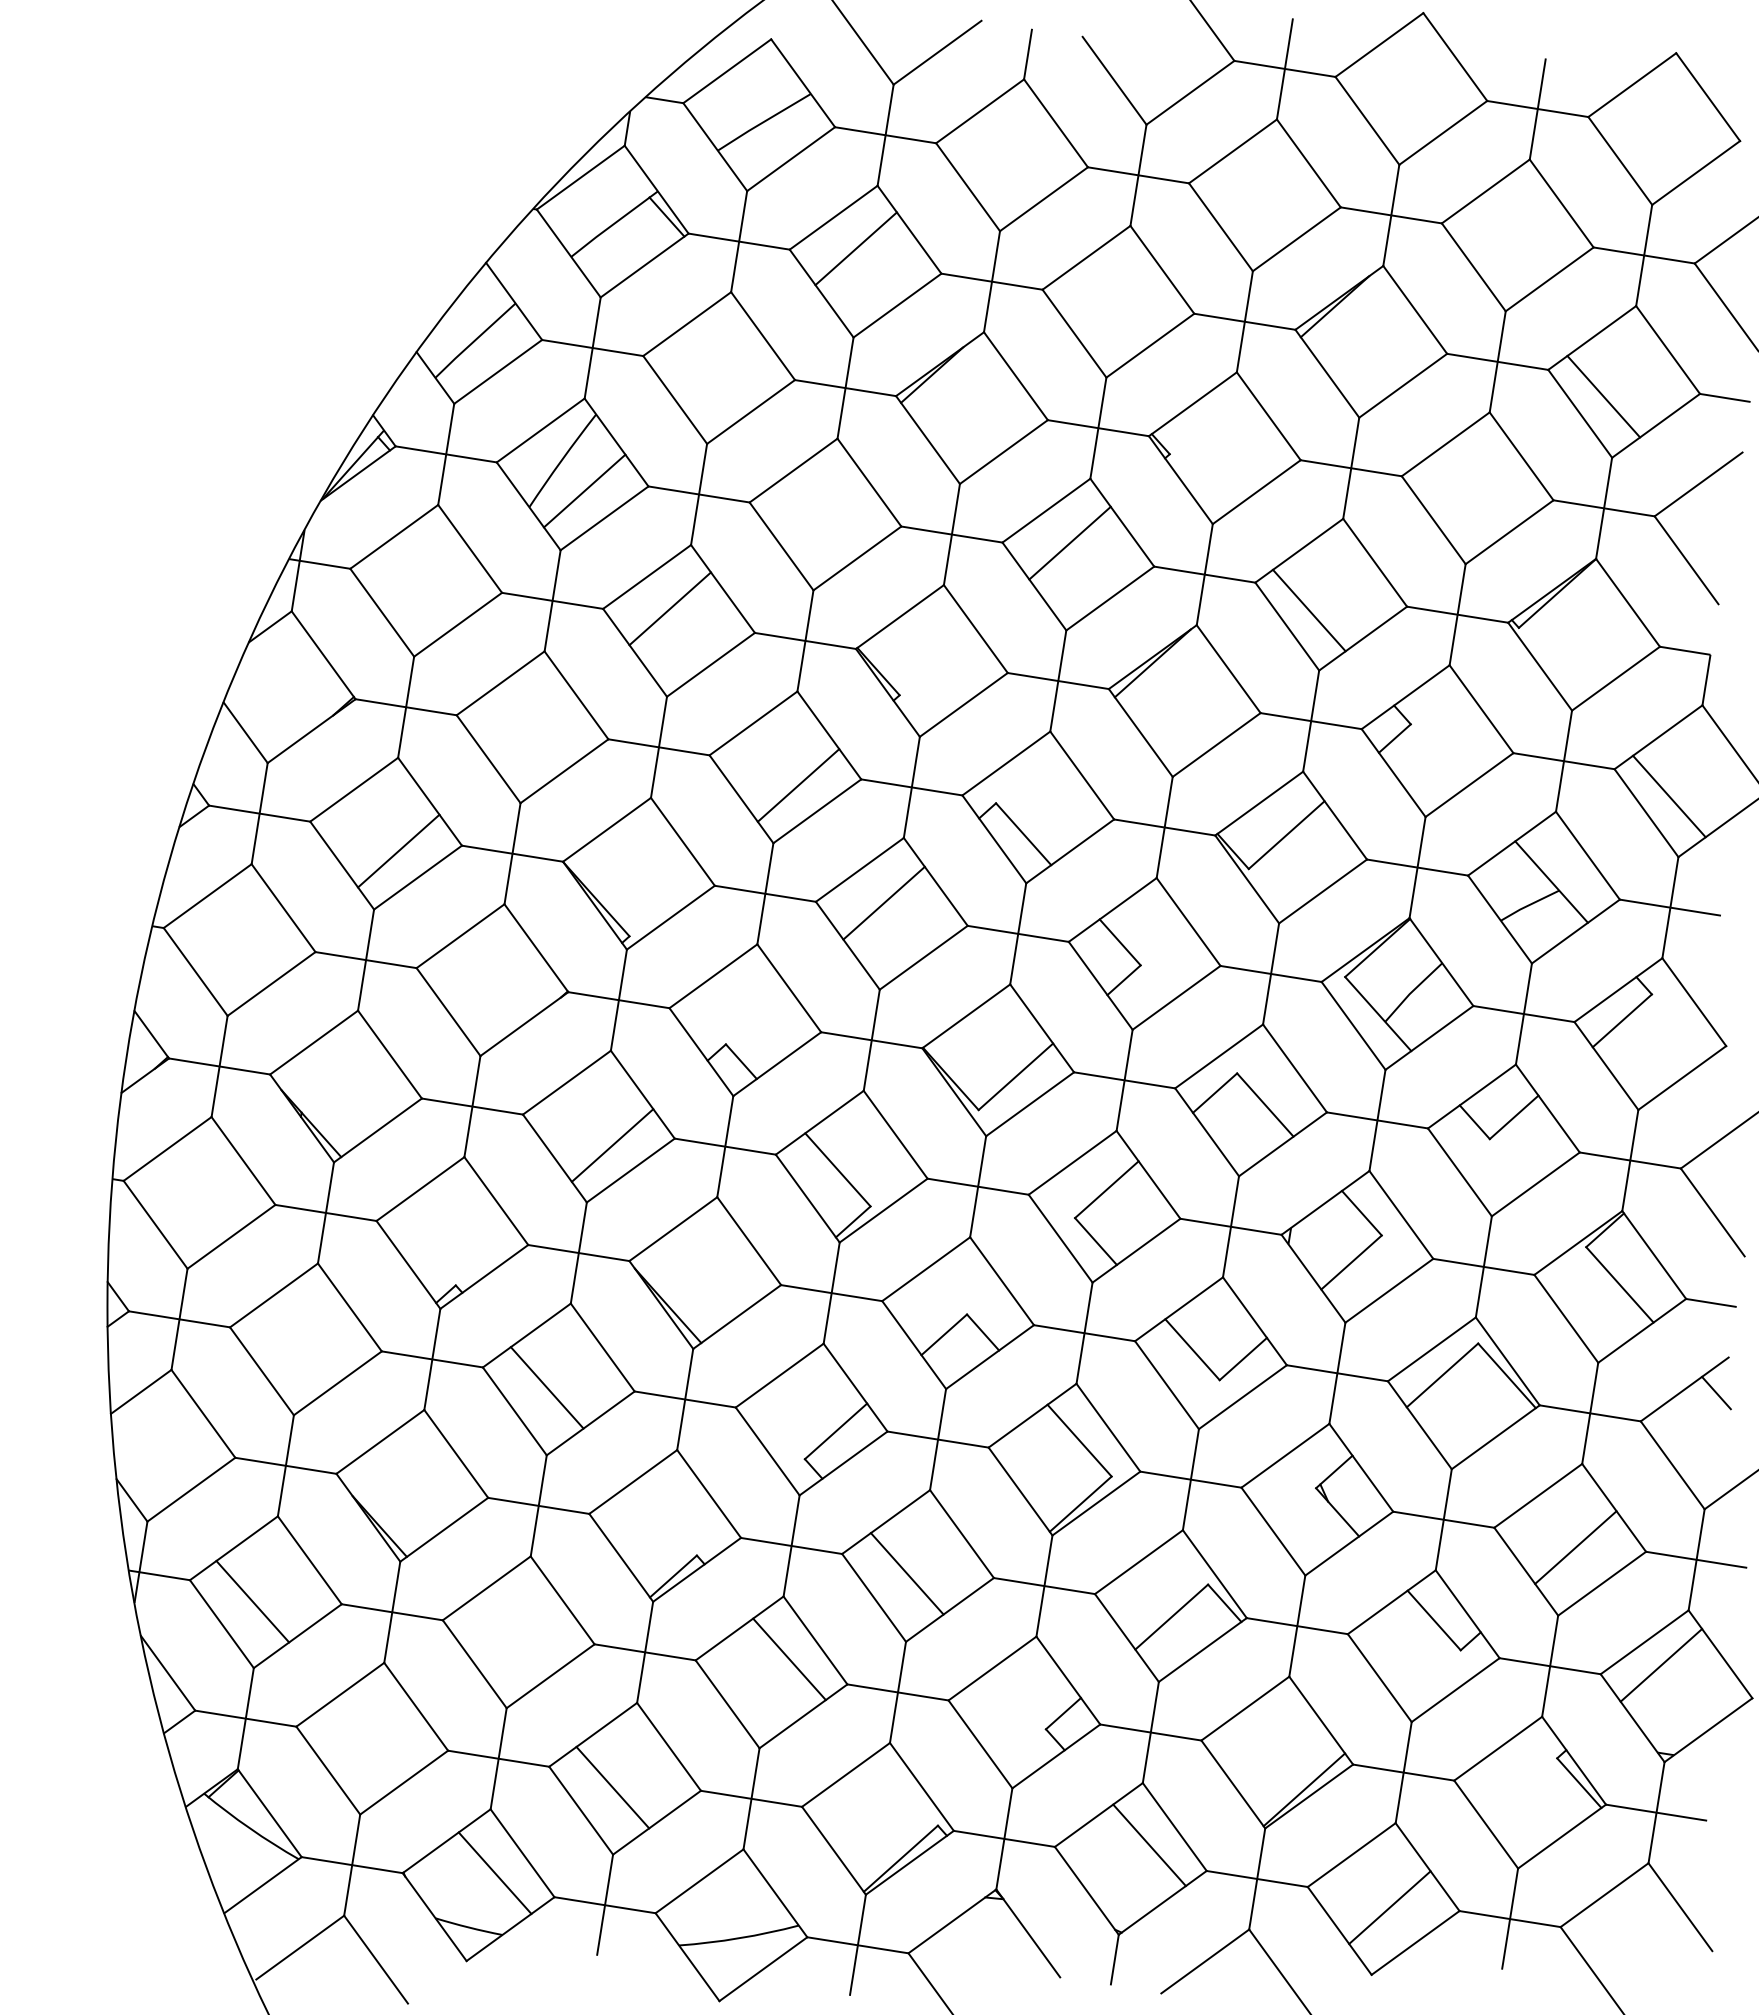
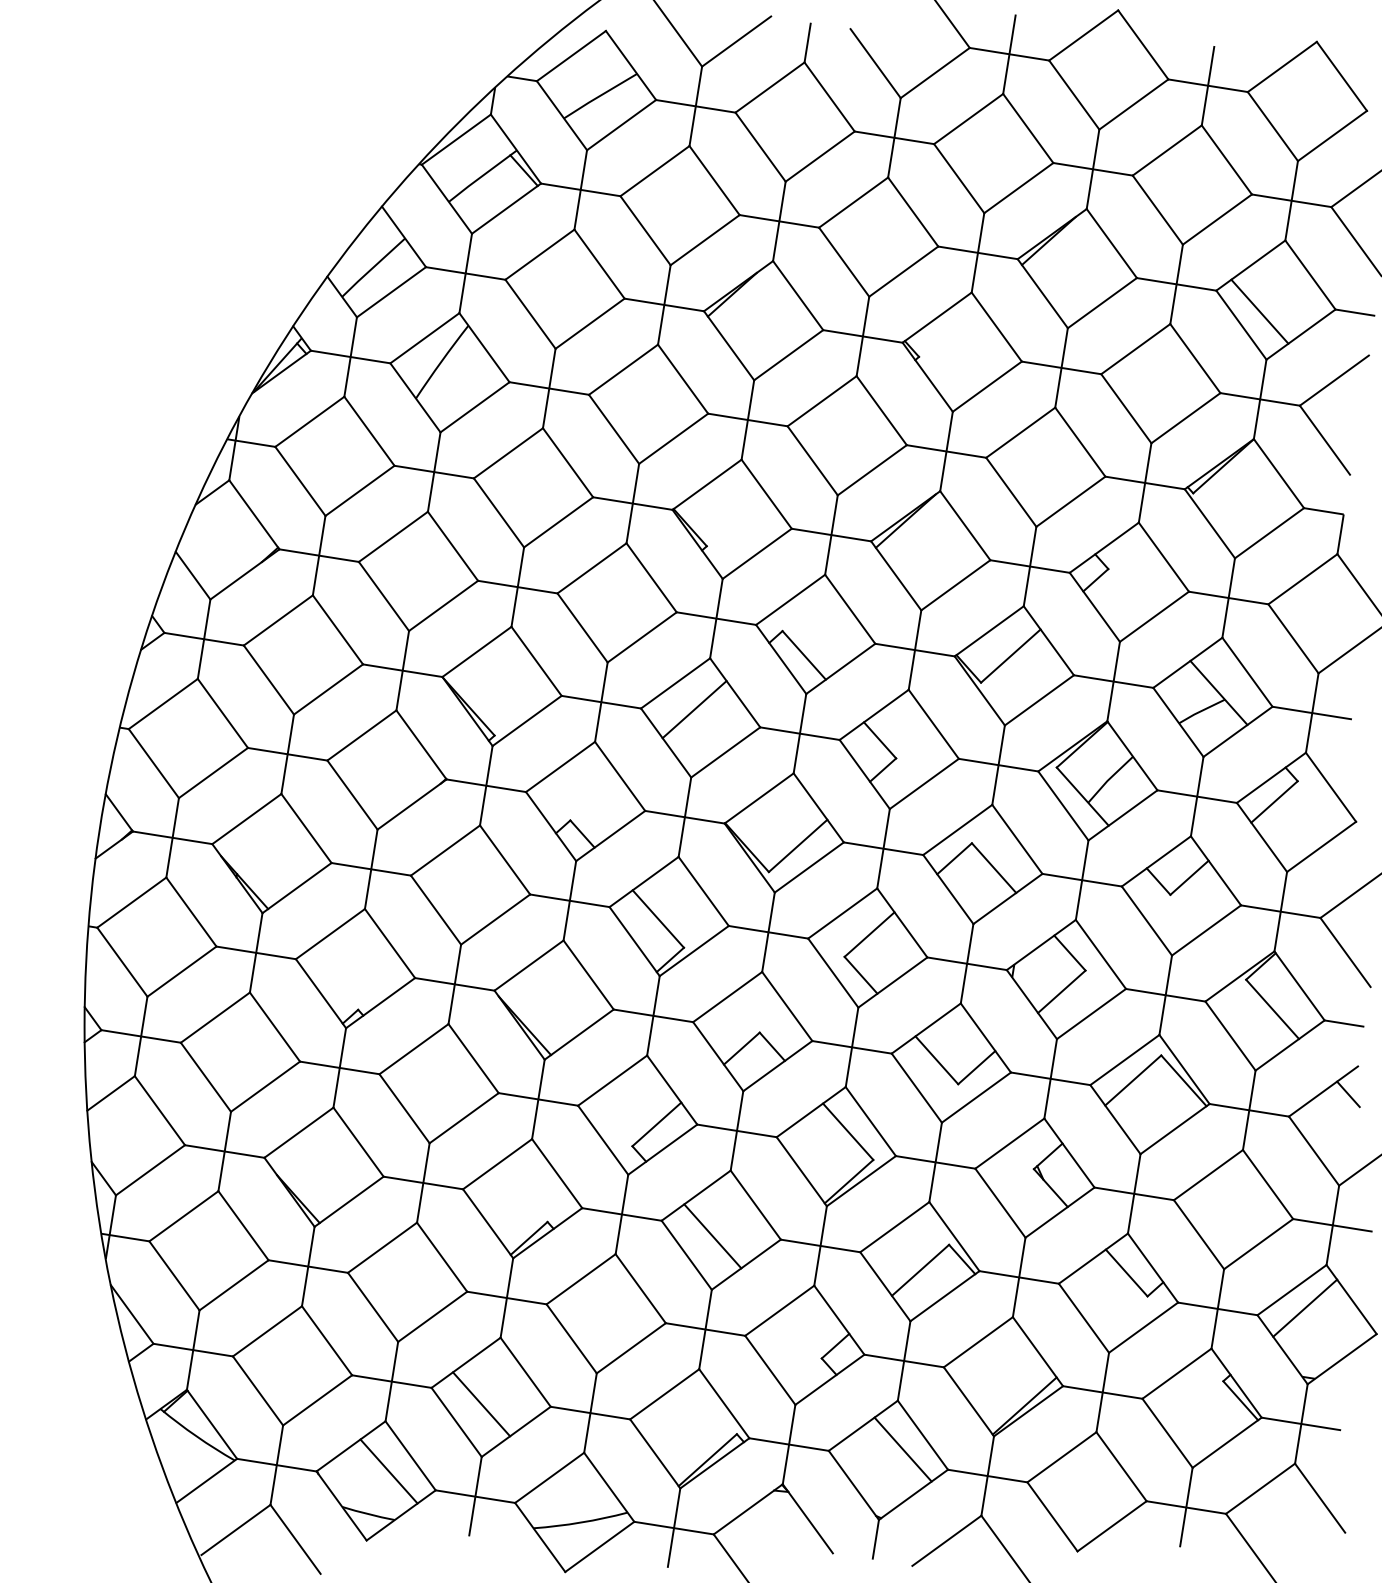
line: (855, 248) -> (672, 195), removed
line: (584, 490) -> (459, 385), removed
line: (1069, 542) -> (840, 426), removed
line: (669, 608) -> (526, 478), removed
line: (1309, 610) -> (1028, 479), removed
line: (798, 785) -> (627, 617), removed
line: (1669, 796) -> (1311, 625), removed
line: (398, 850) -> (313, 668), removed
line: (612, 1145) -> (481, 899), removed
line: (546, 1387) -> (429, 1089), removed
line: (1575, 1547) -> (1237, 1215), removed
line: (252, 1601) -> (198, 1258), removed
line: (789, 1659) -> (620, 1303), removed
line: (1389, 1907) -> (1091, 1498), removed

